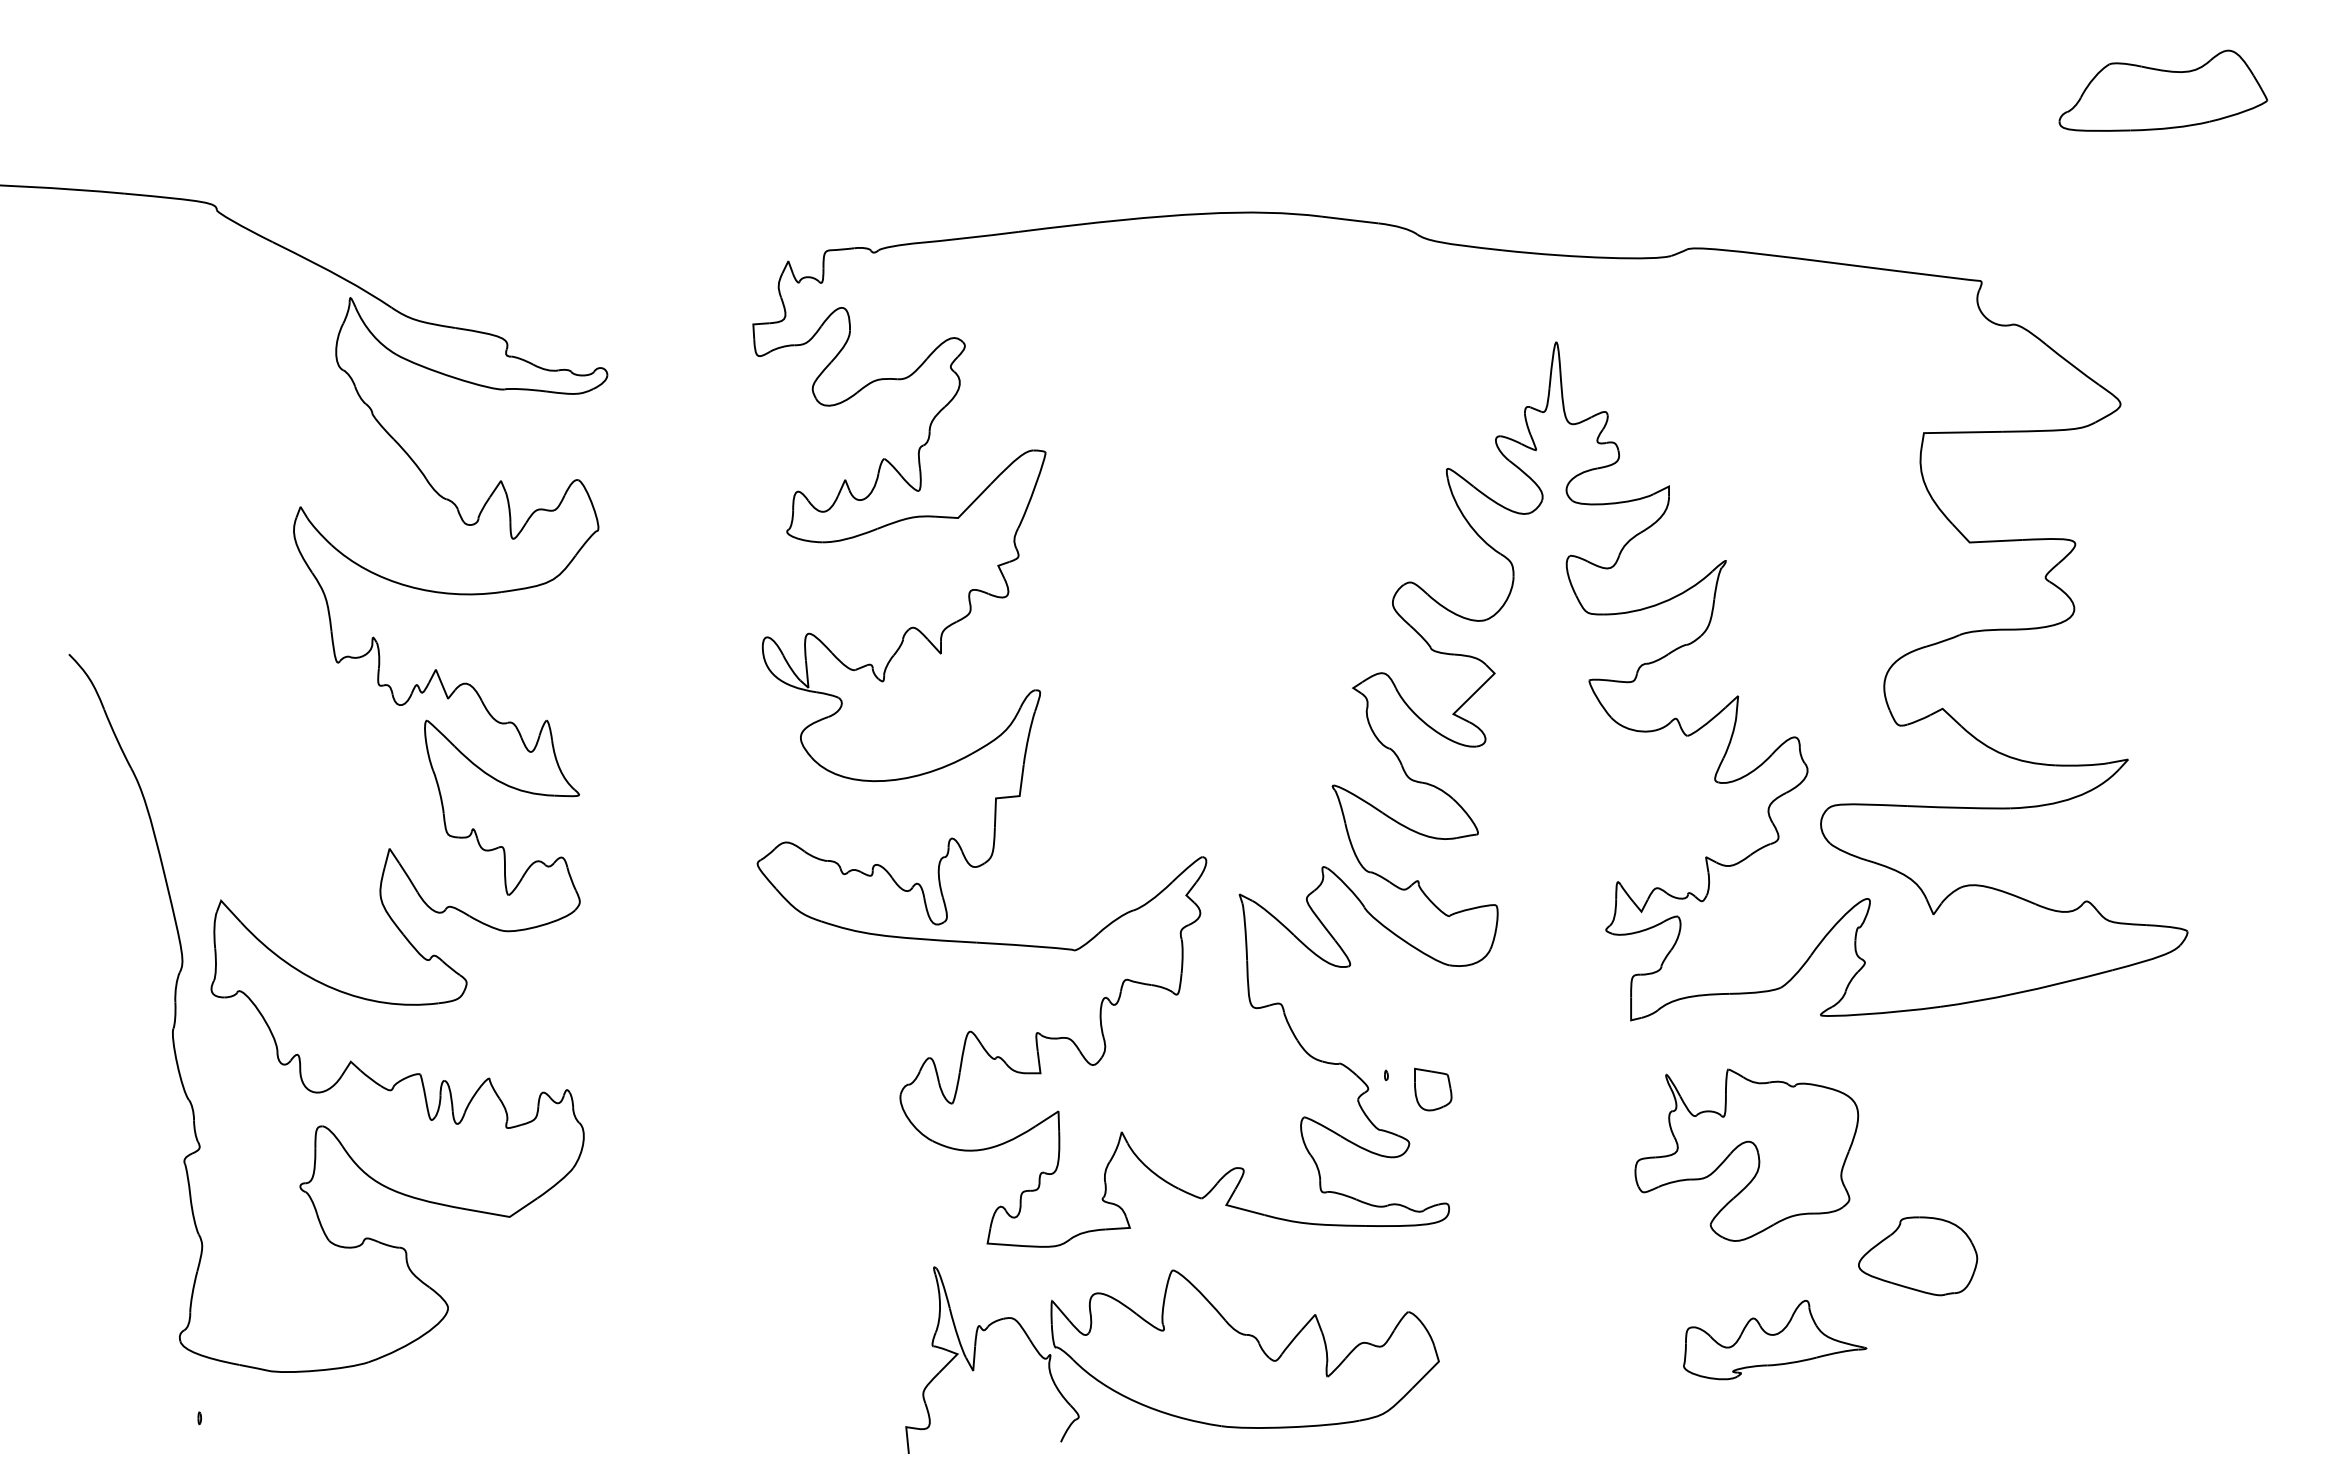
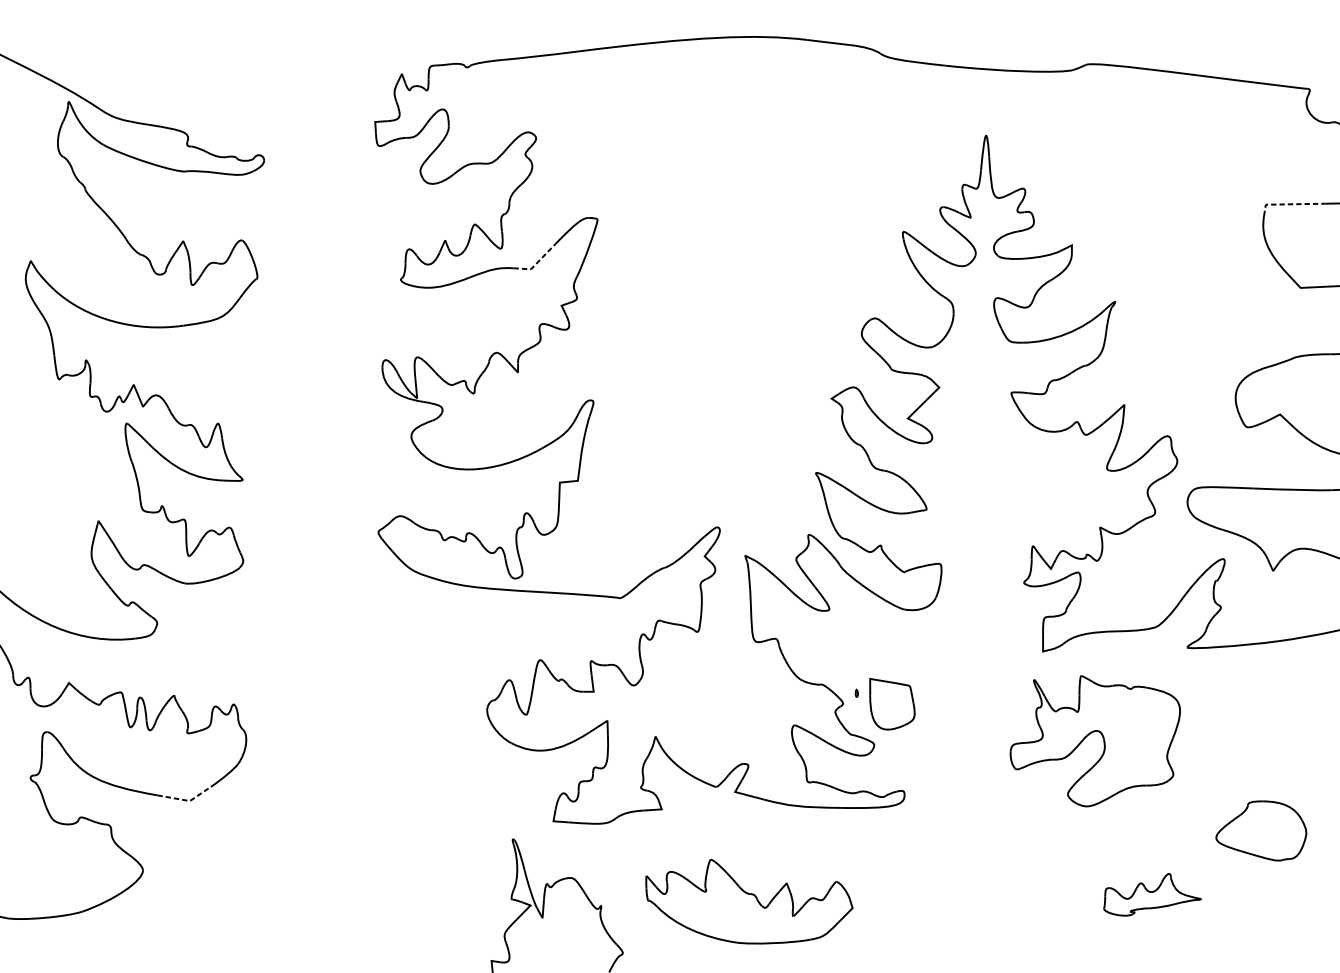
line: (1954, 432) -> (1289, 204), solid -> dashed
line: (965, 510) -> (536, 263), solid -> dashed
part: (1433, 1089) -> (892, 704), size x1.6
part: (1741, 1145) -> (1091, 733), moved
line: (505, 1216) -> (186, 800), solid -> dashed
part: (1775, 1340) -> (1152, 895), size x0.7
part: (1244, 1348) -> (748, 901), size x0.7

